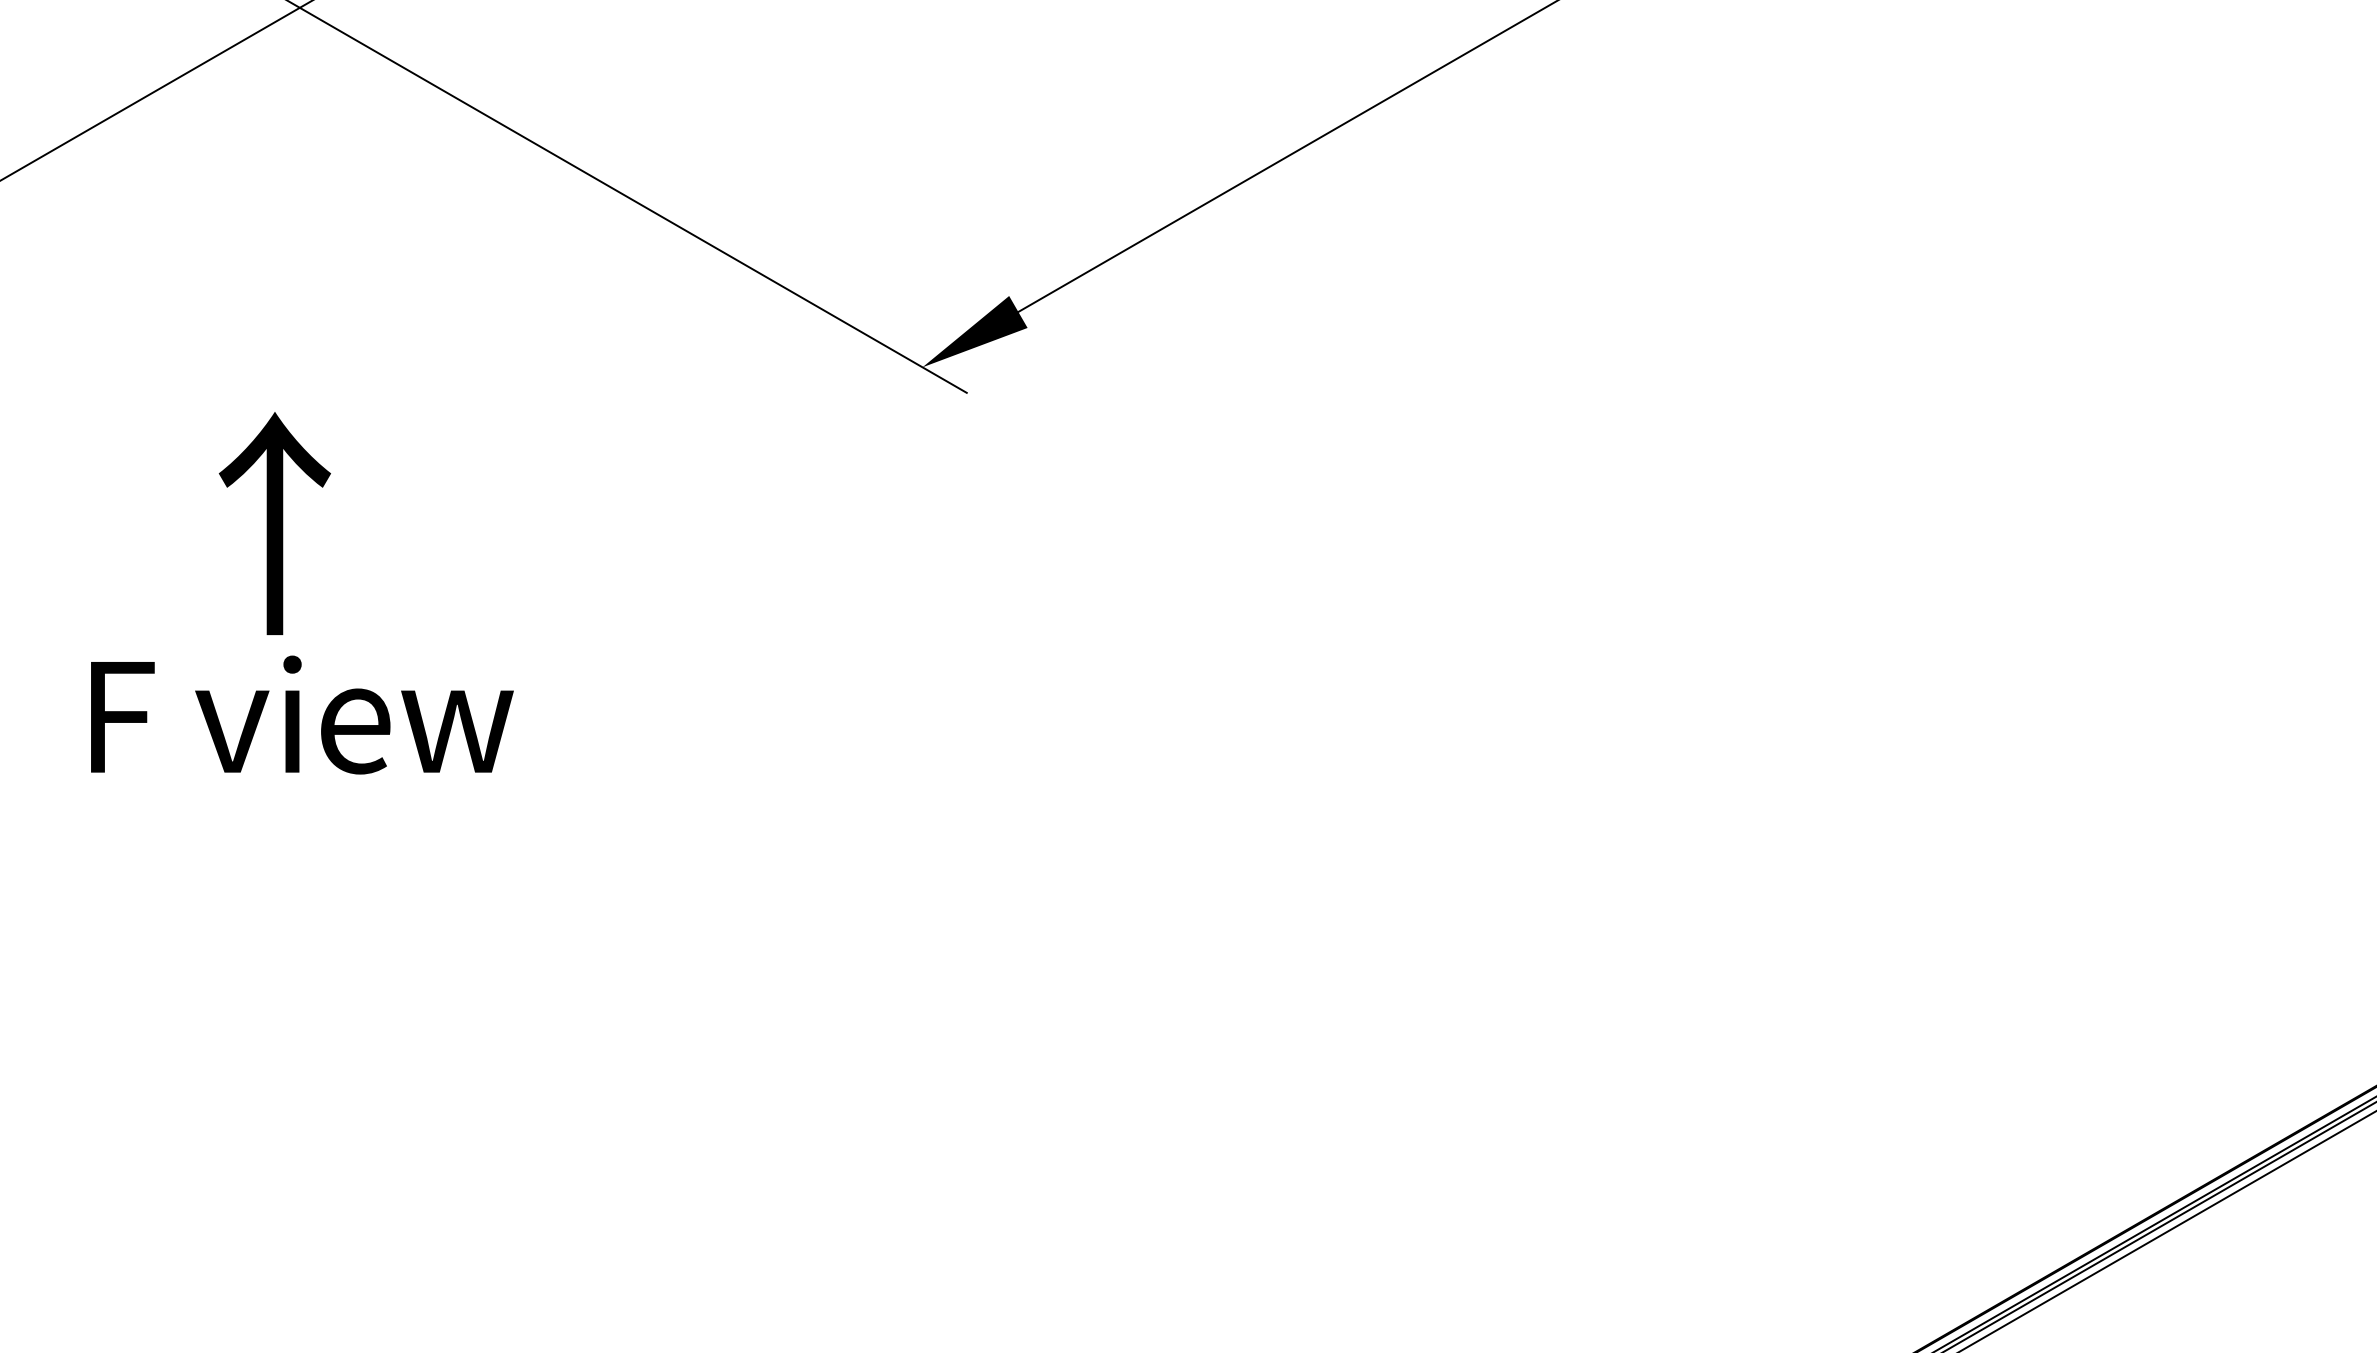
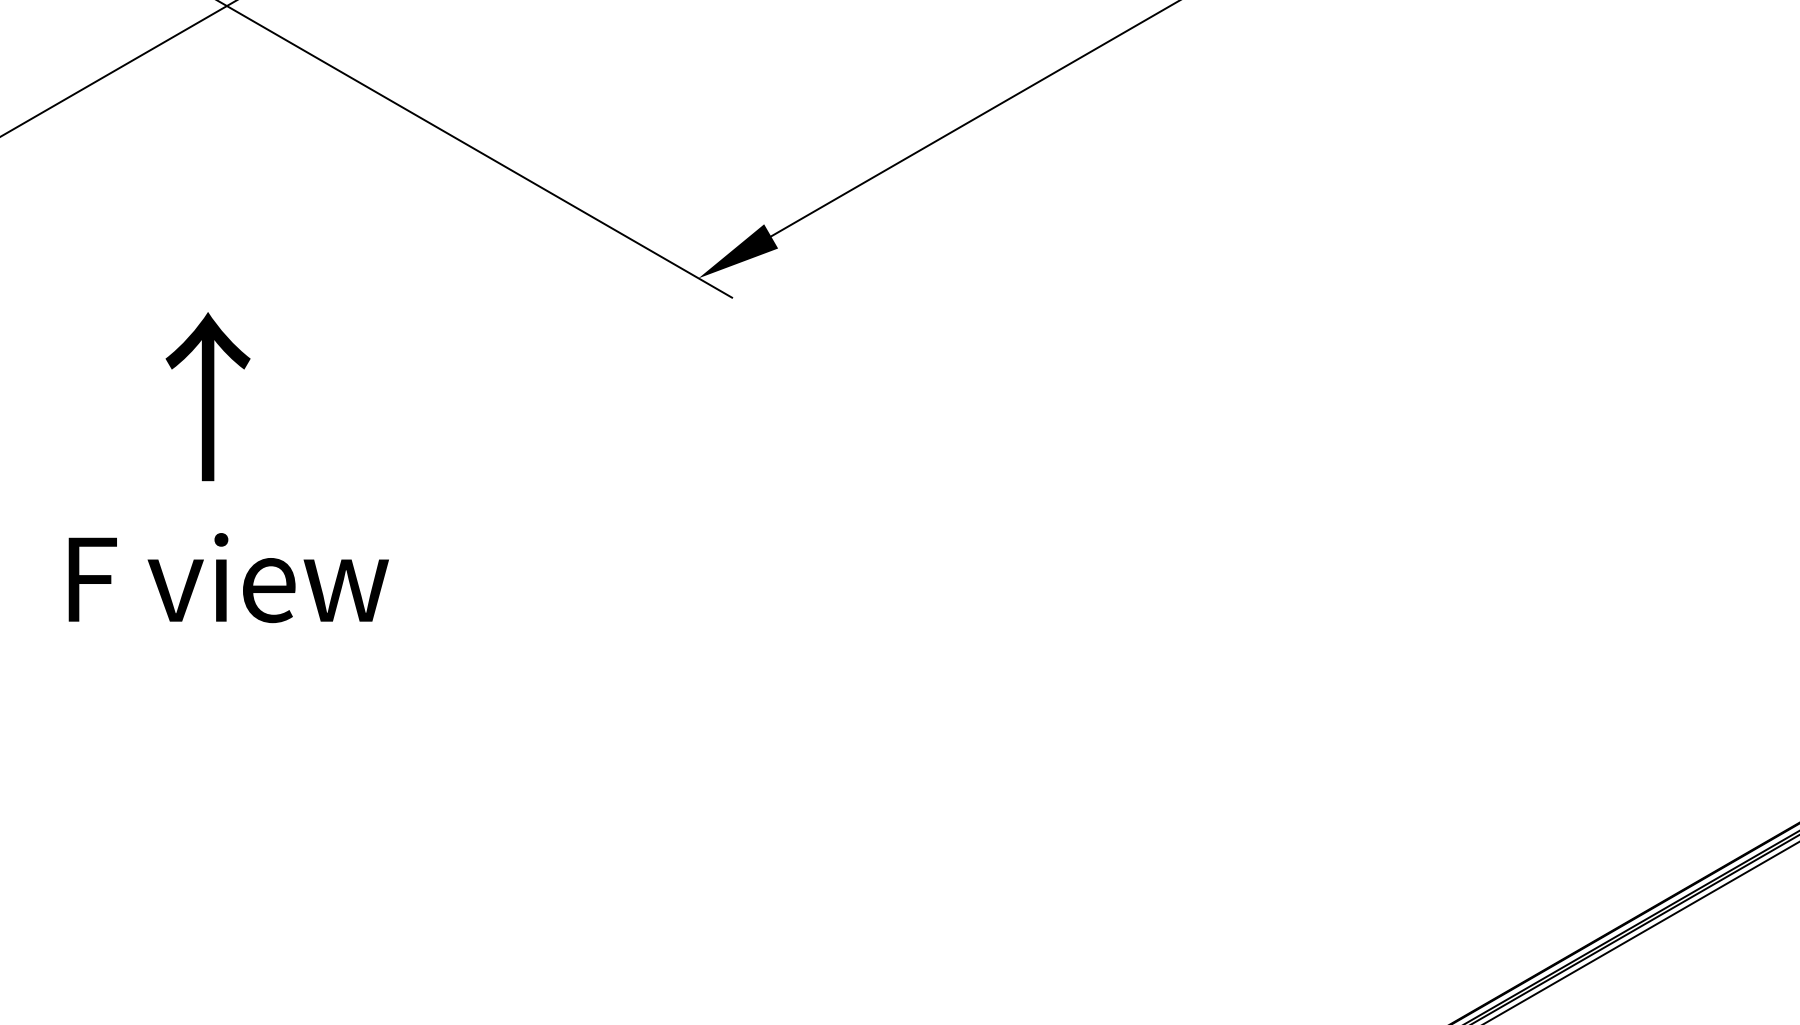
text: (302, 714) -> (228, 577), moved

